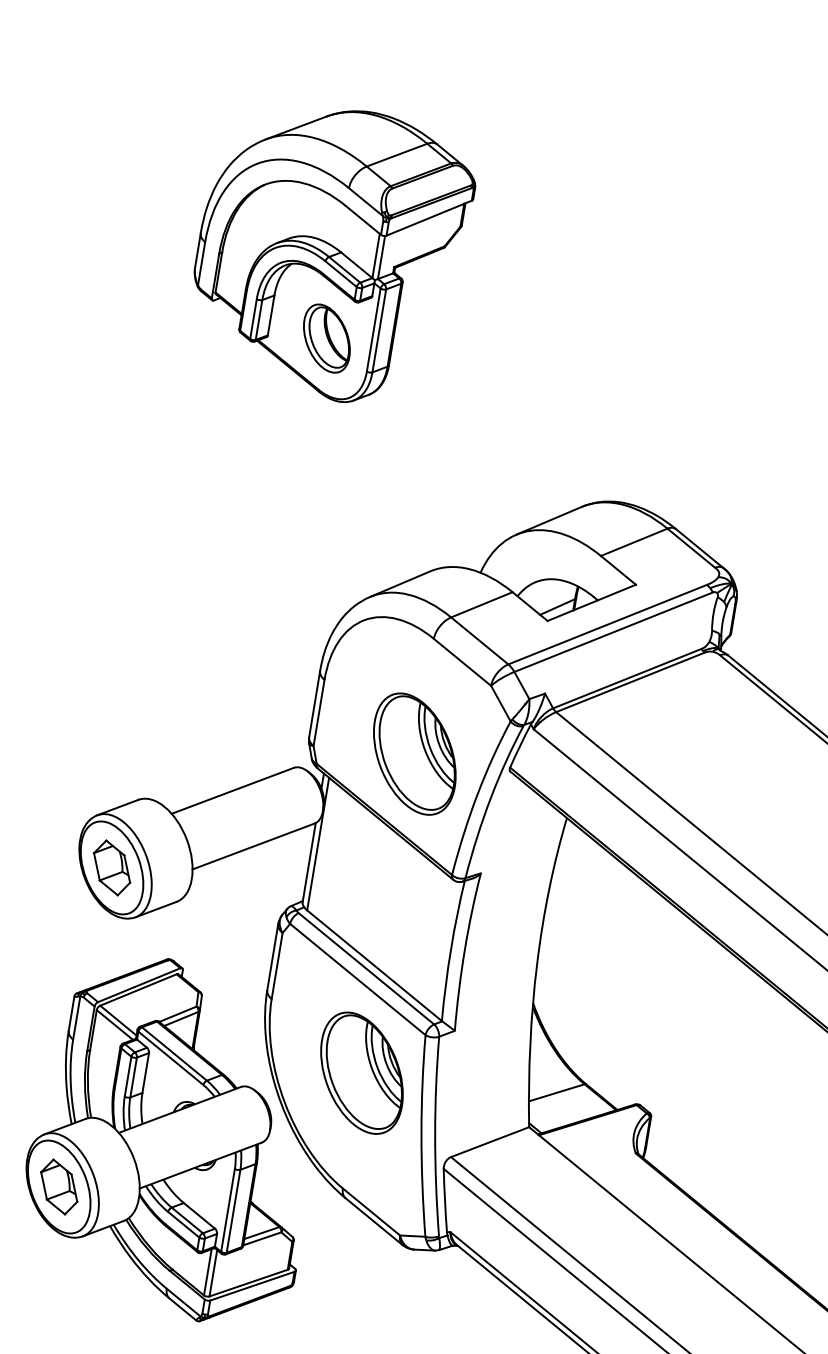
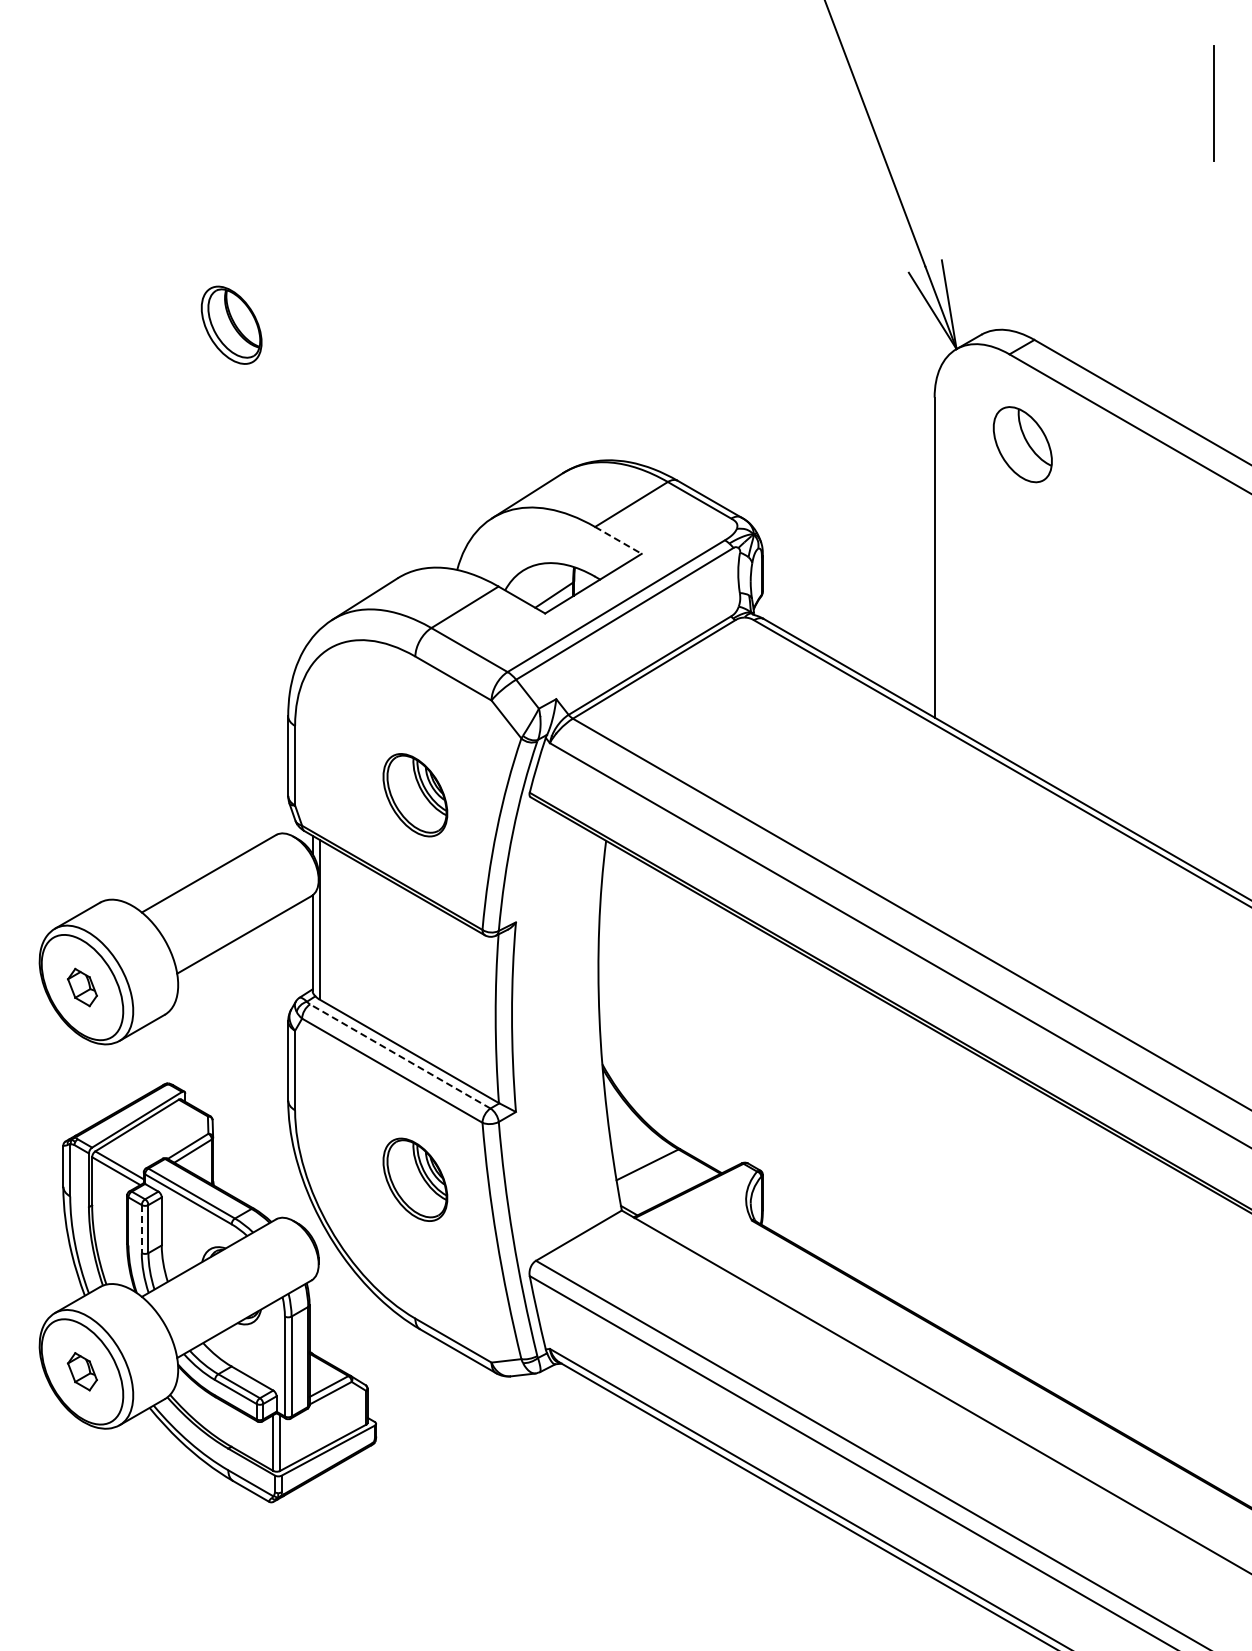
part: (330, 252) -> (219, 223), removed
line: (618, 570) -> (618, 540), solid -> dashed
part: (415, 753) -> (415, 794), size x0.6
part: (112, 867) -> (82, 987), size x0.6
line: (365, 968) -> (399, 1056), solid -> dashed
part: (362, 1073) -> (415, 1179), size x0.6
line: (127, 1076) -> (141, 1229), solid -> dashed
part: (59, 1186) -> (82, 1371), size x0.6

